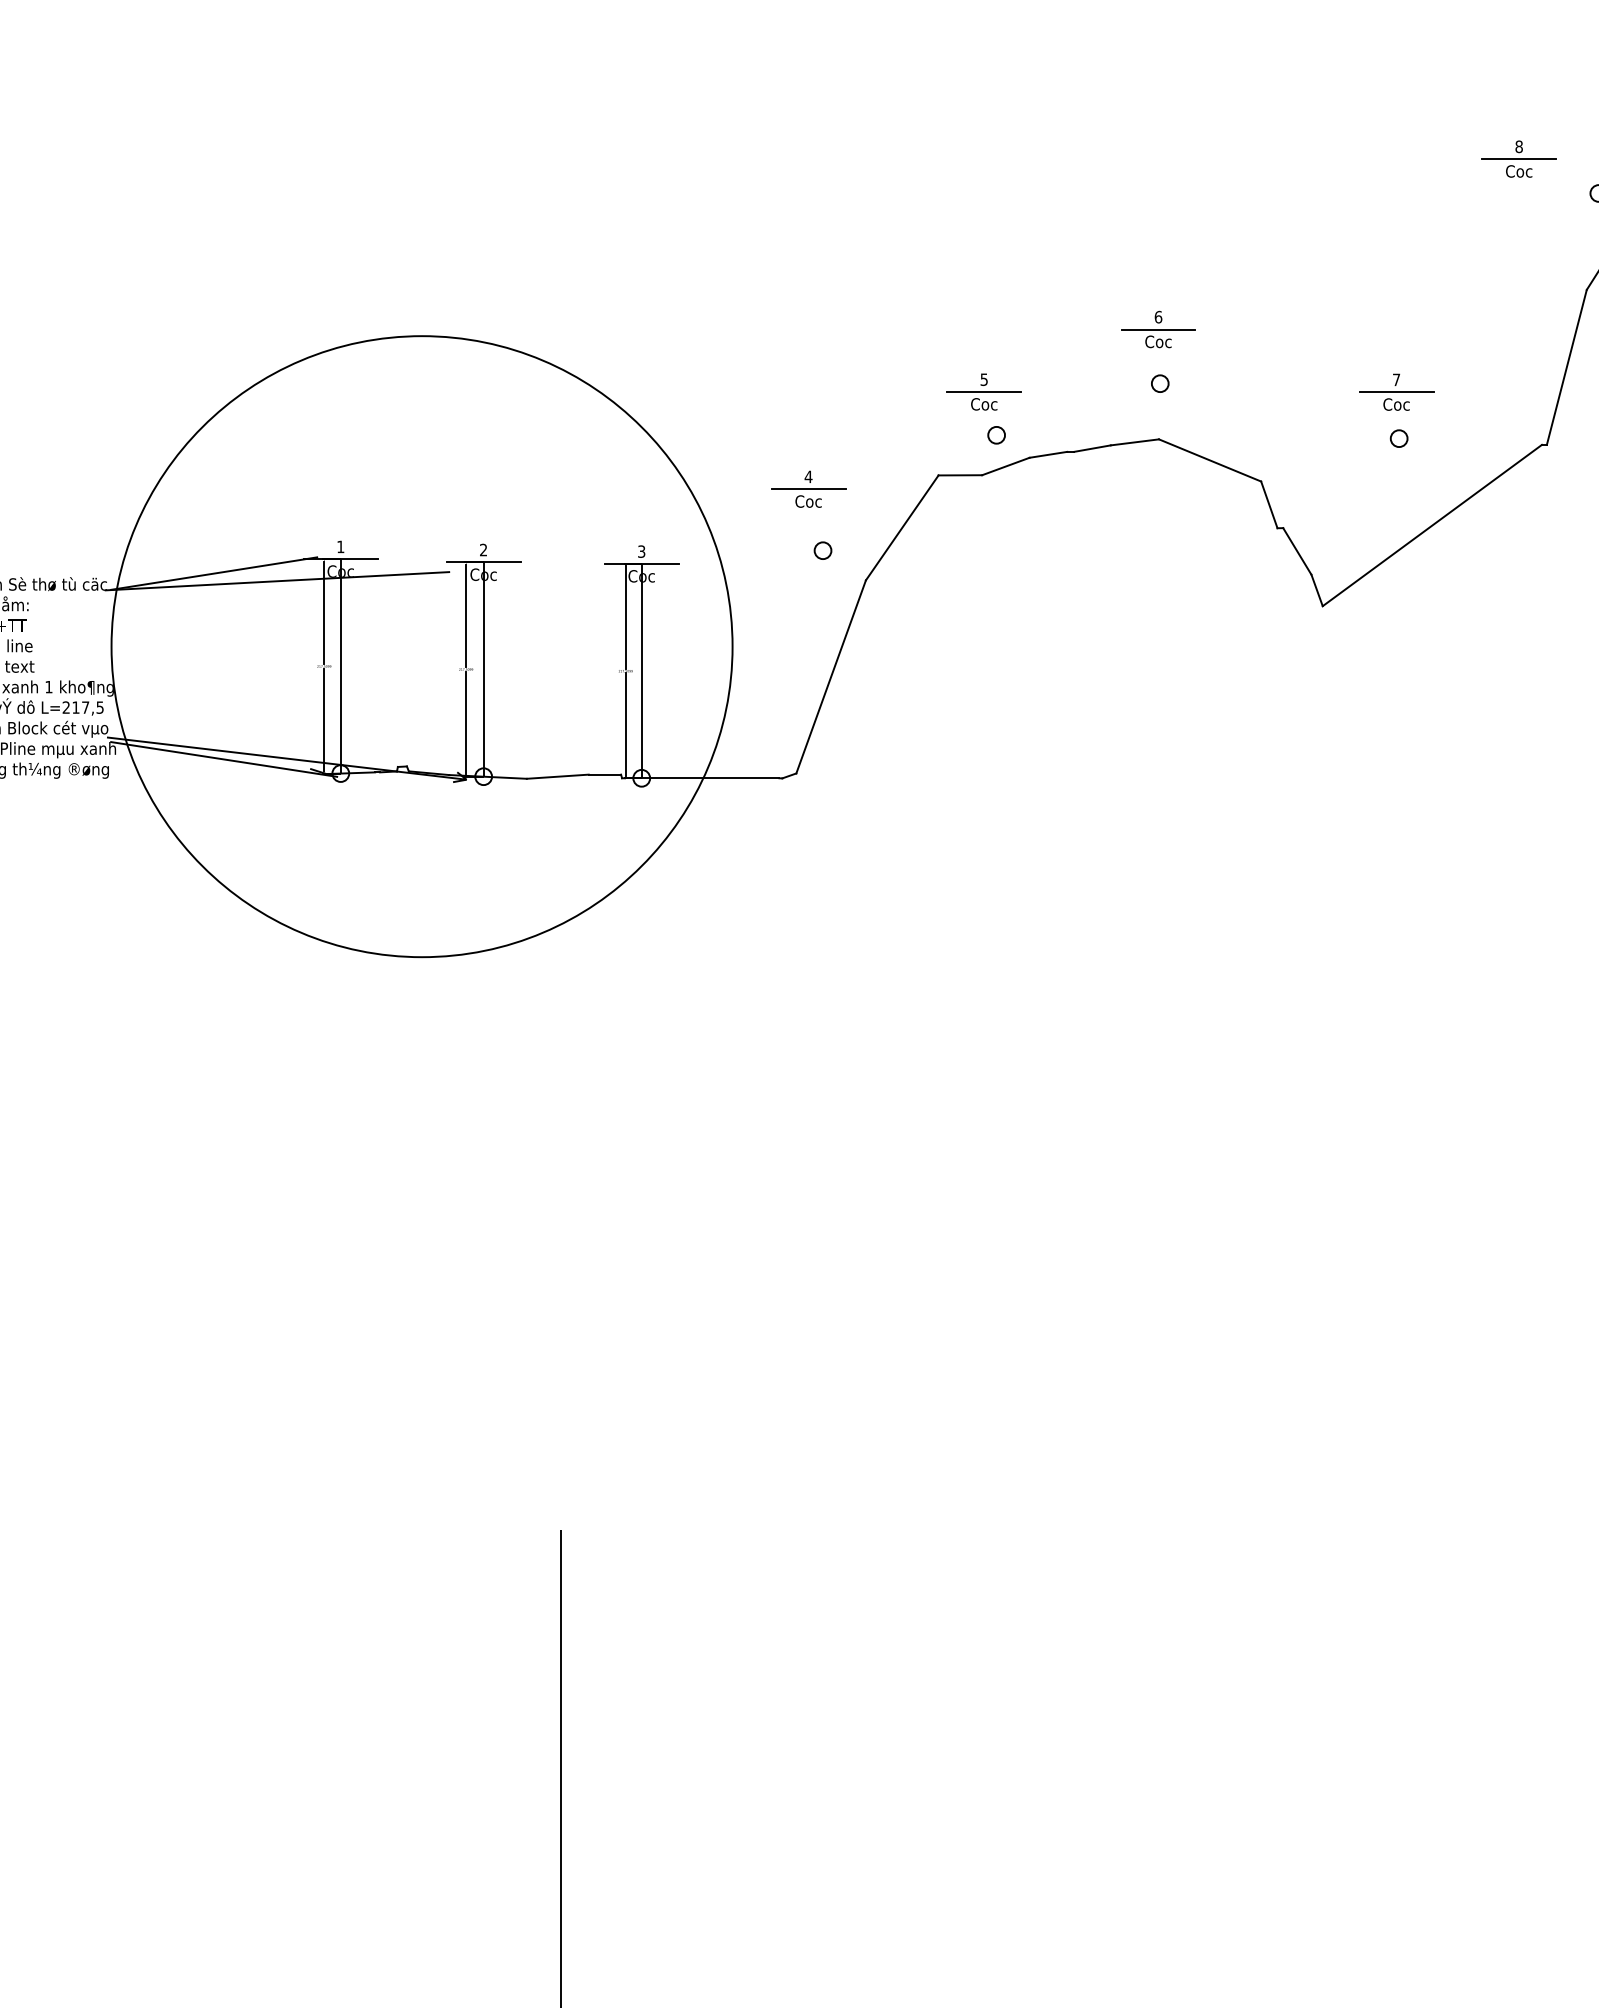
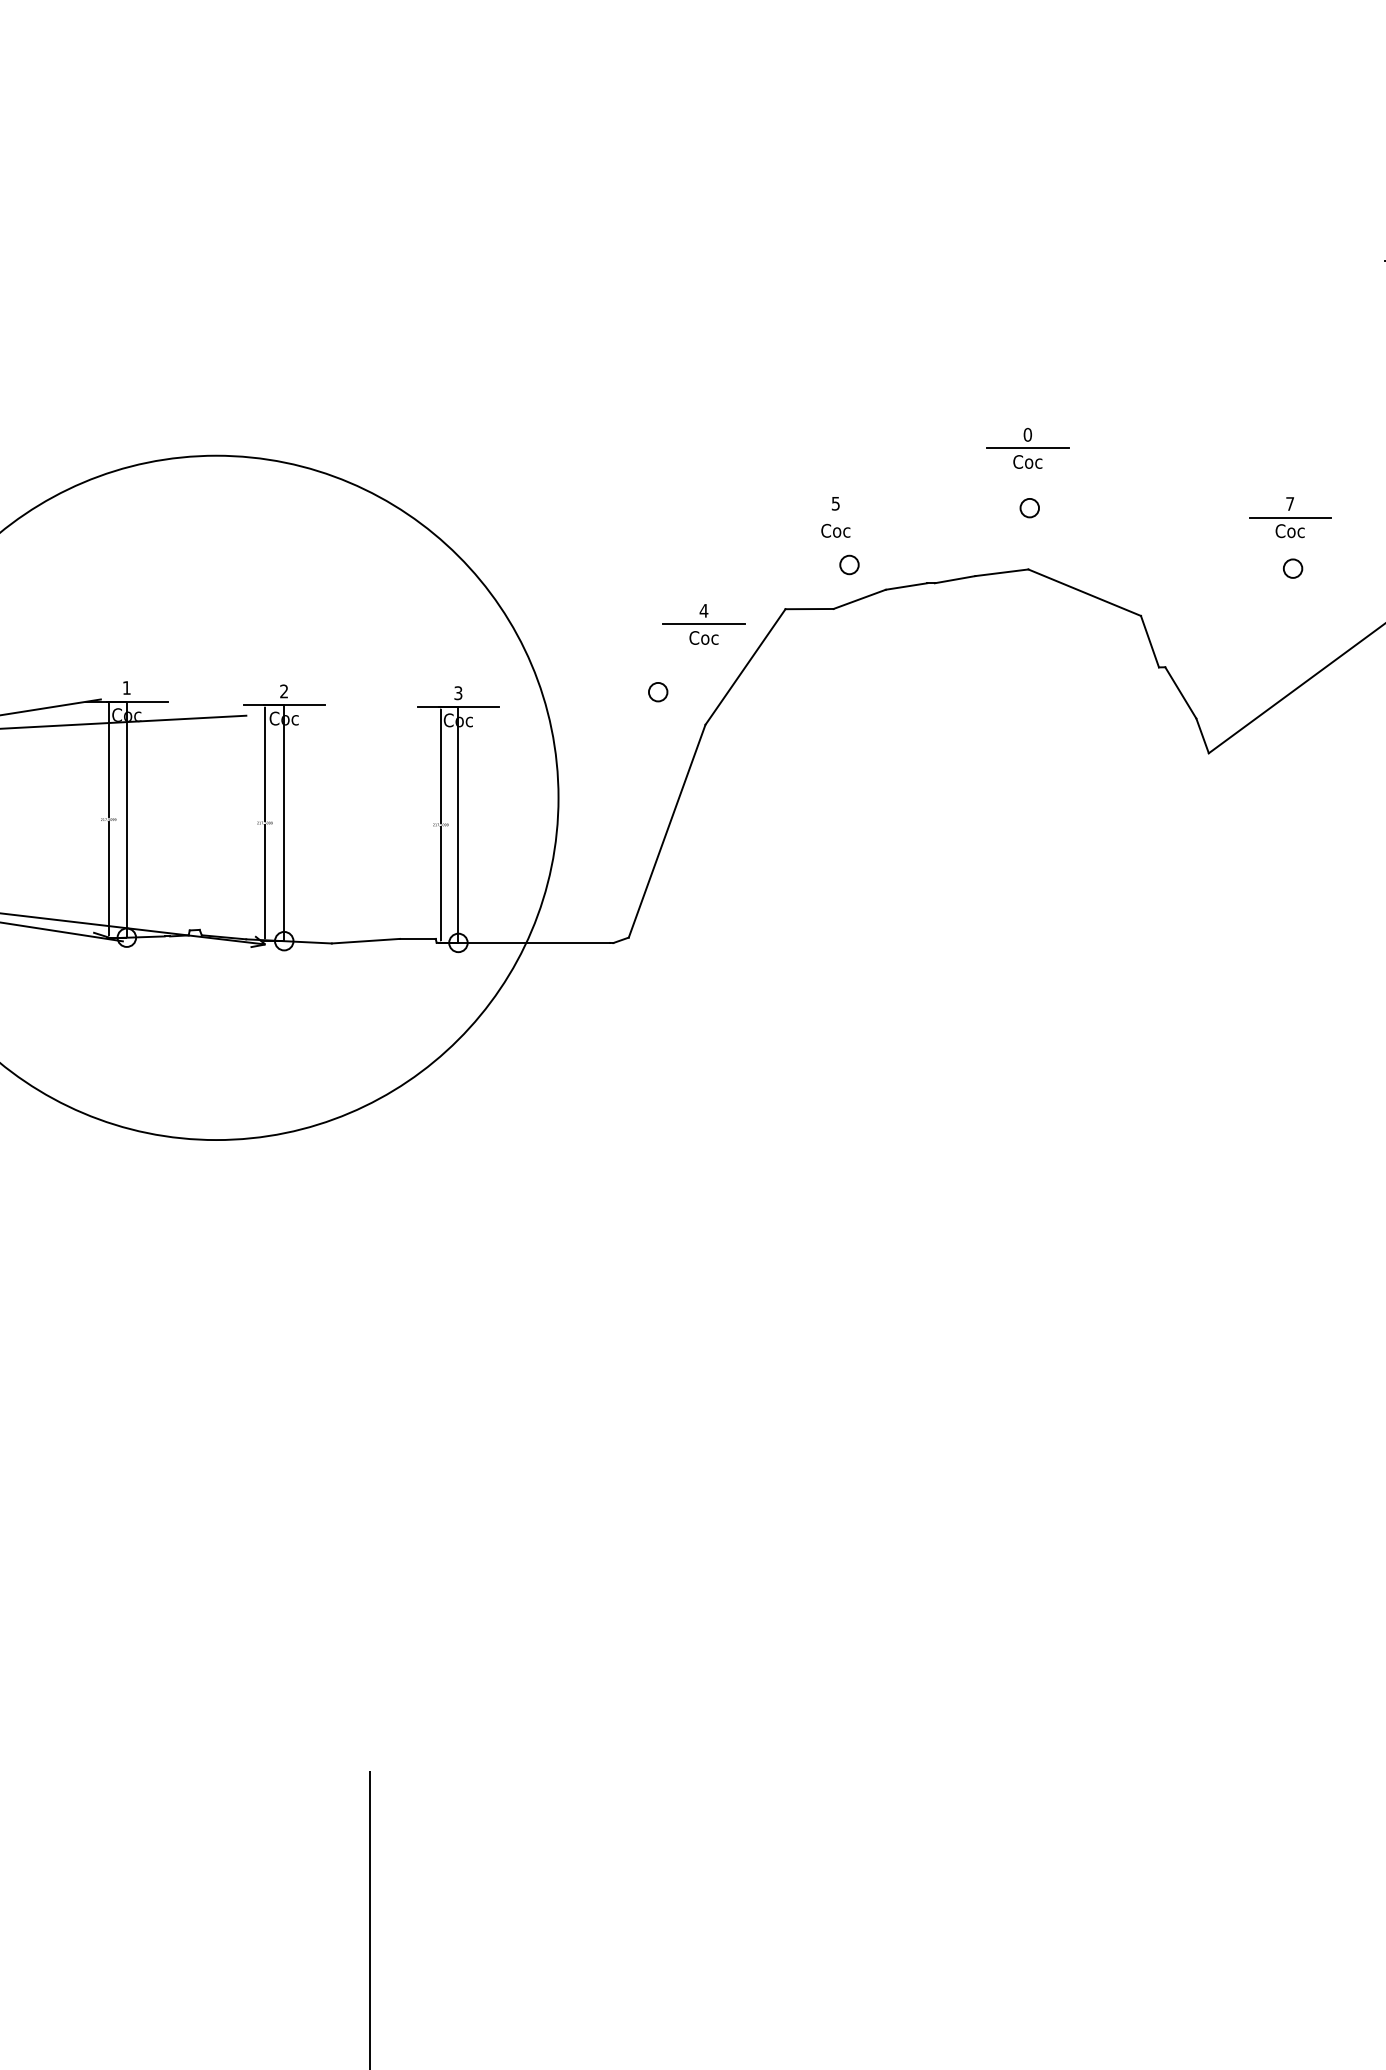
text: (1158, 316) -> (1027, 434), 6 -> 0
line: (984, 392) -> (836, 517), removed
part: (808, 488) -> (703, 623), moved

